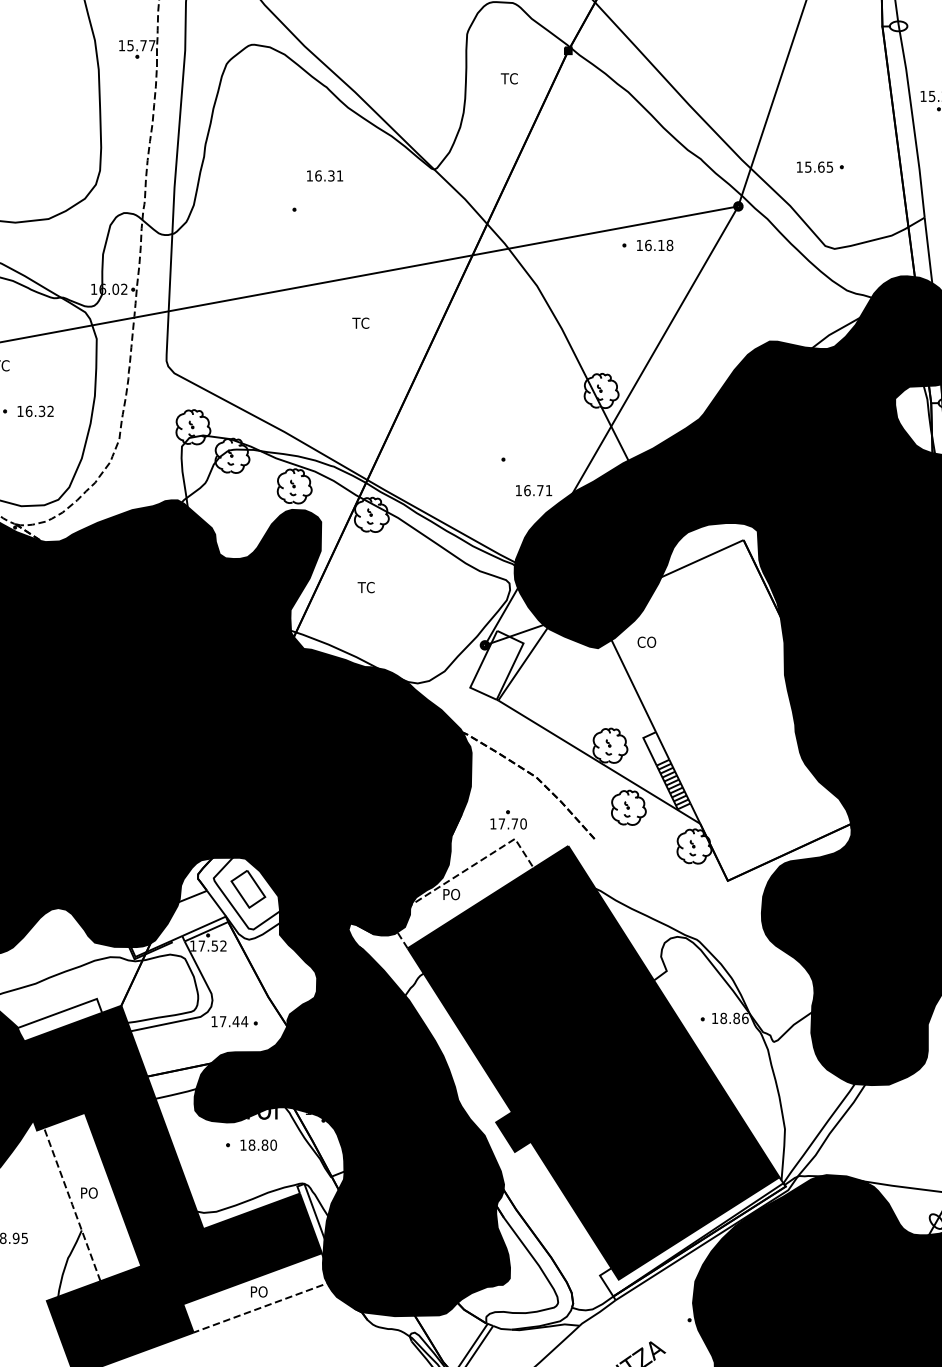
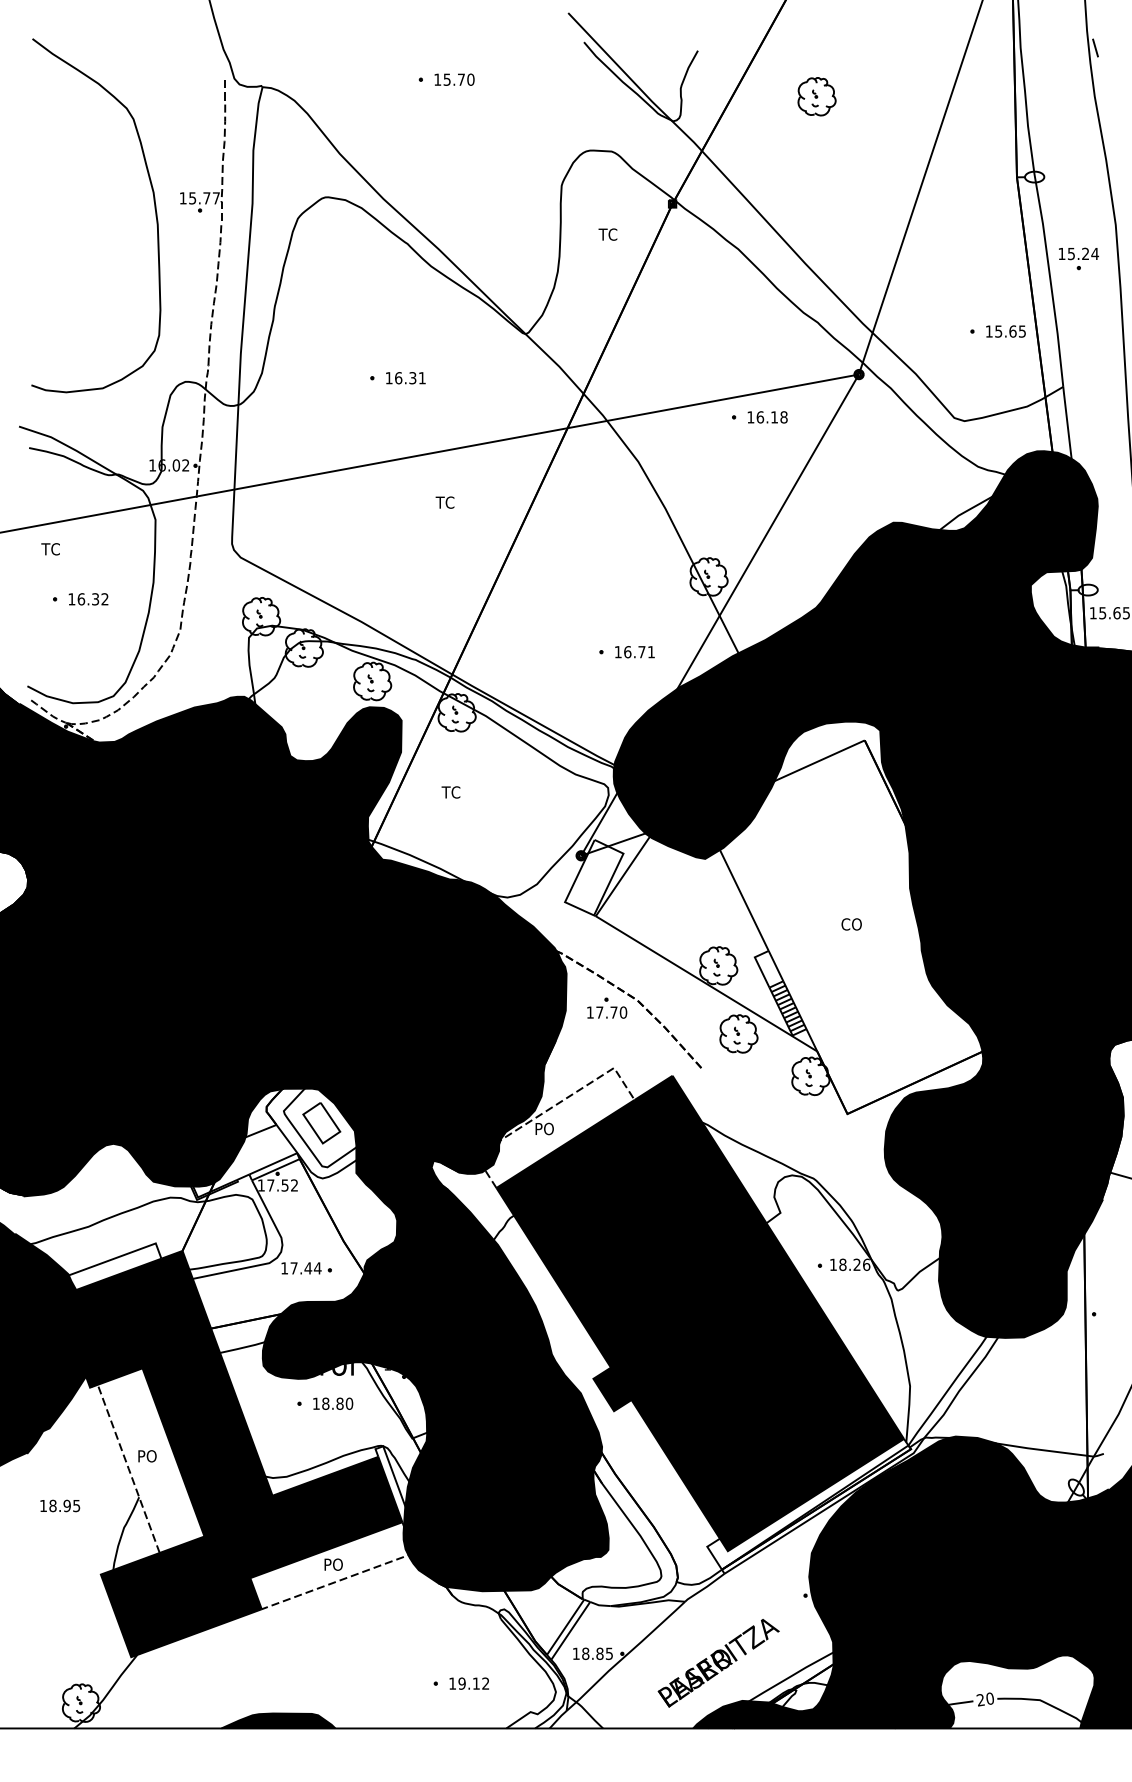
text: (814, 167) -> (1005, 331), moved
text: (324, 176) -> (405, 378), moved
text: (533, 490) -> (634, 652), moved
text: (646, 642) -> (851, 924), moved
part: (508, 819) -> (607, 1007), moved
text: (736, 1018) -> (856, 1264), 18.86 -> 18.26

